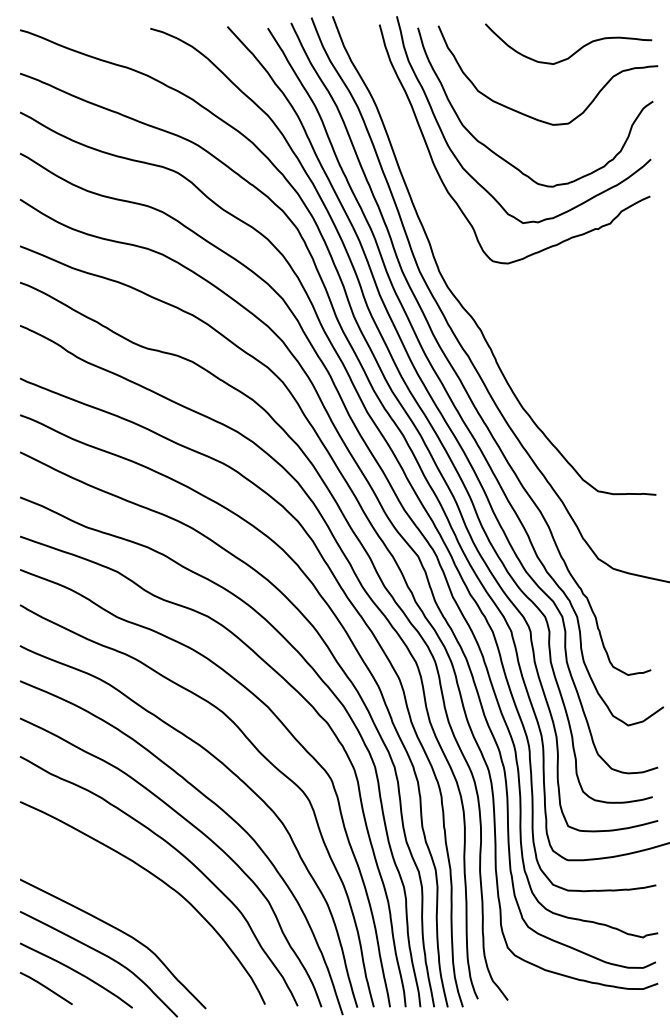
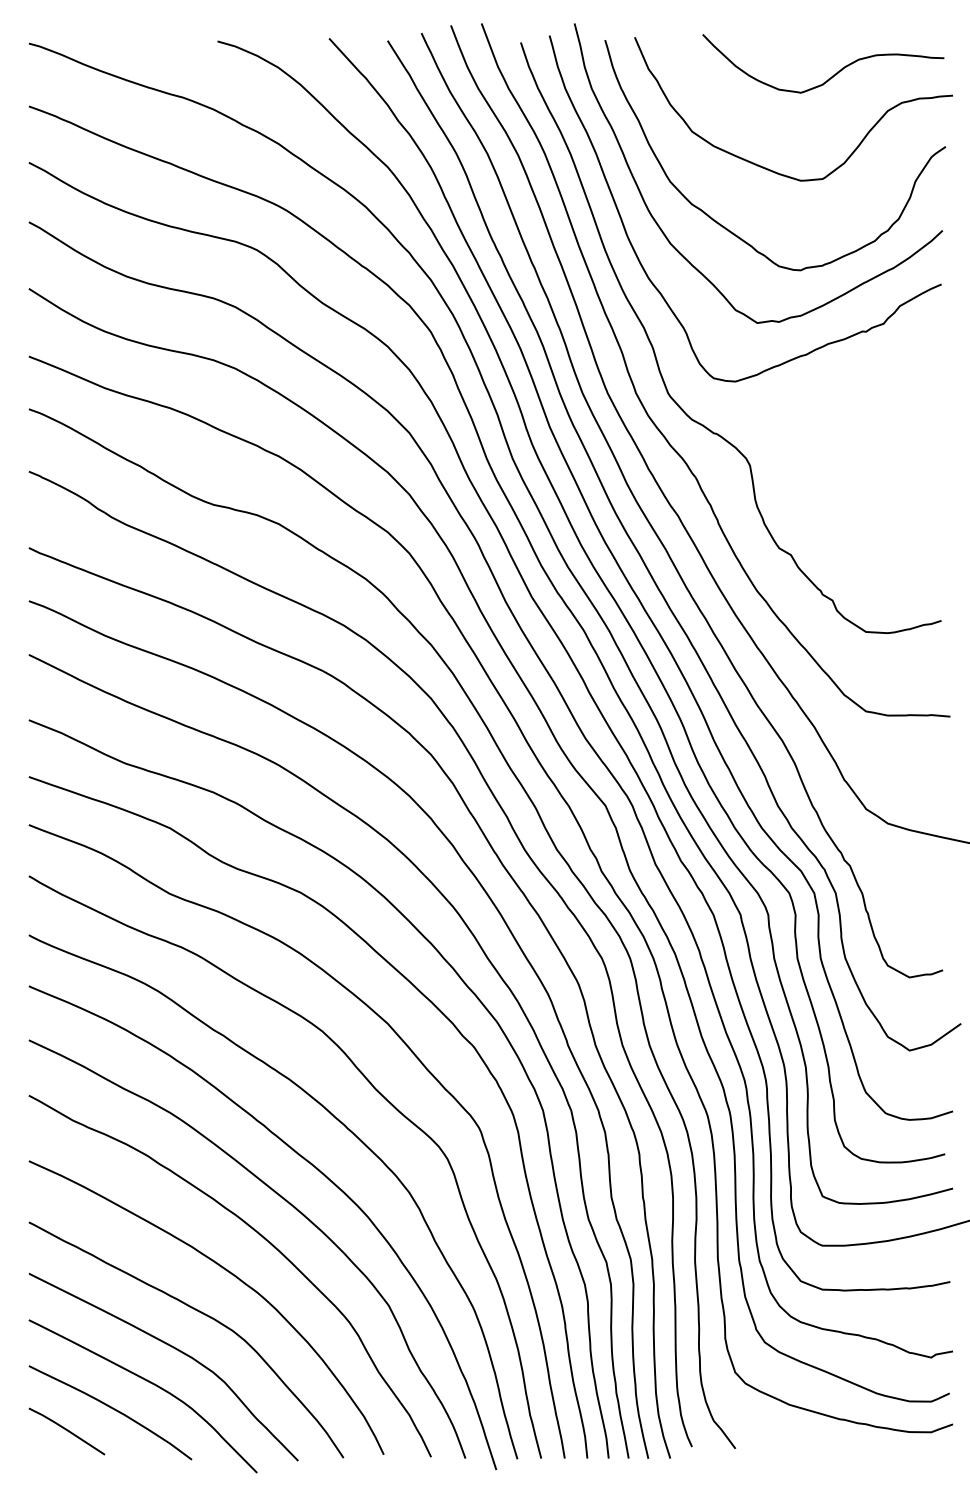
curve: (453, 244) -> (656, 353), added
curve: (140, 908) -> (203, 1315), added

